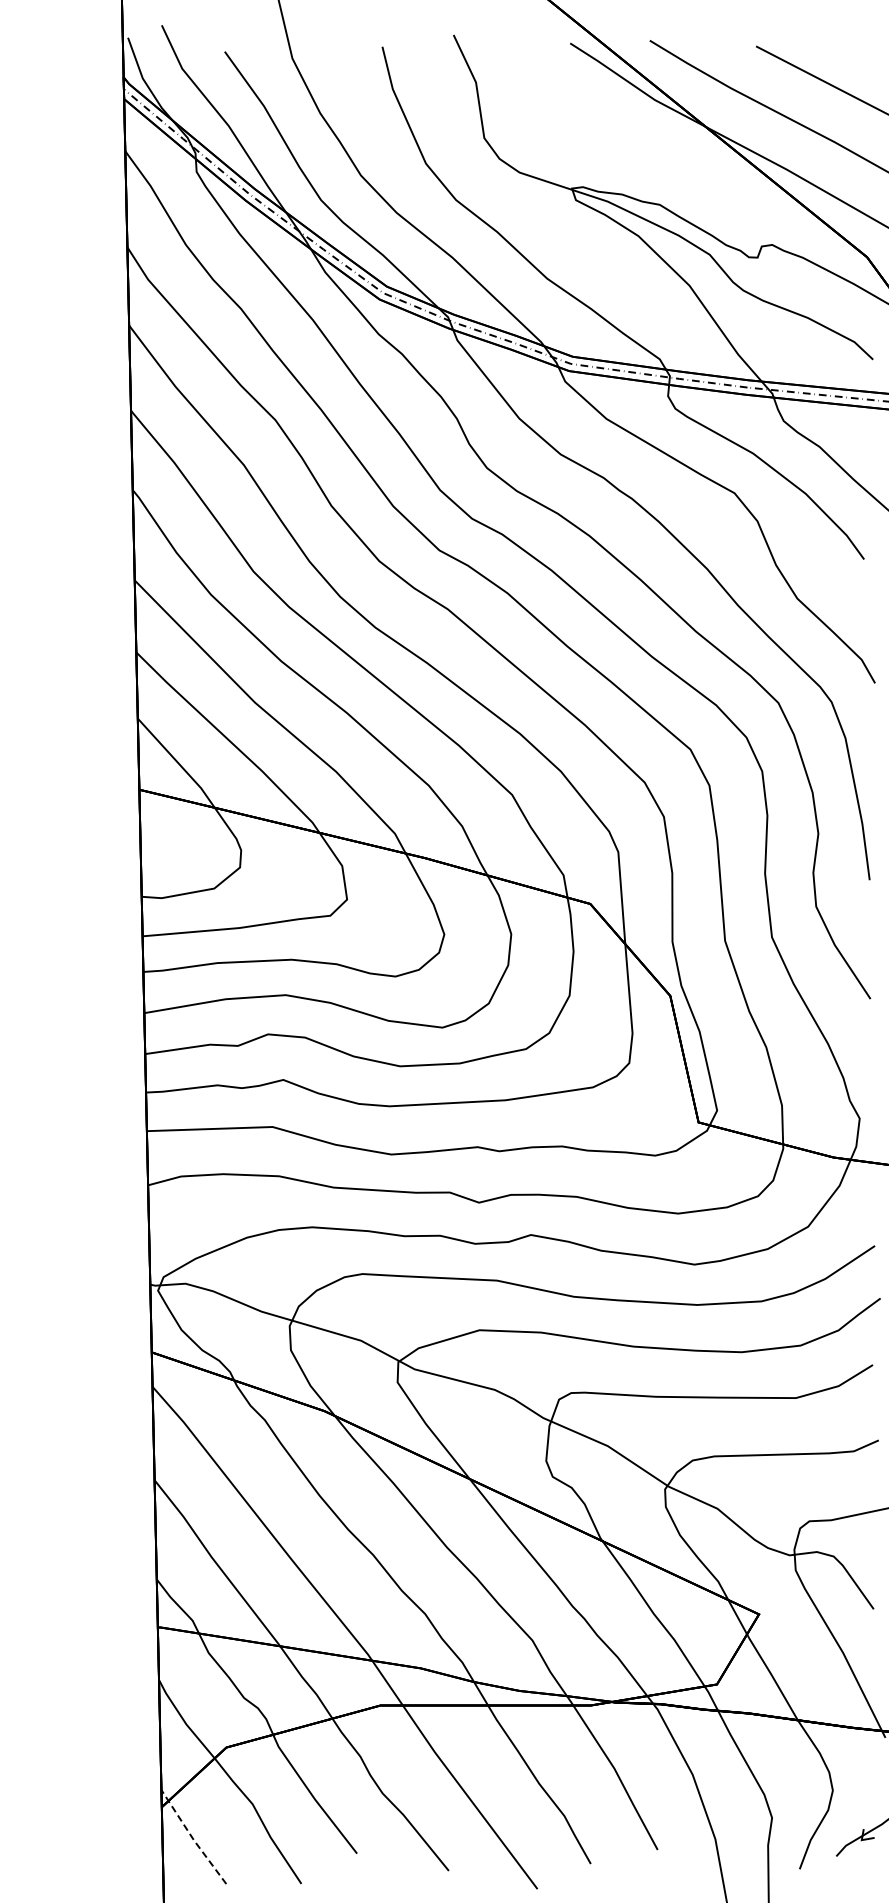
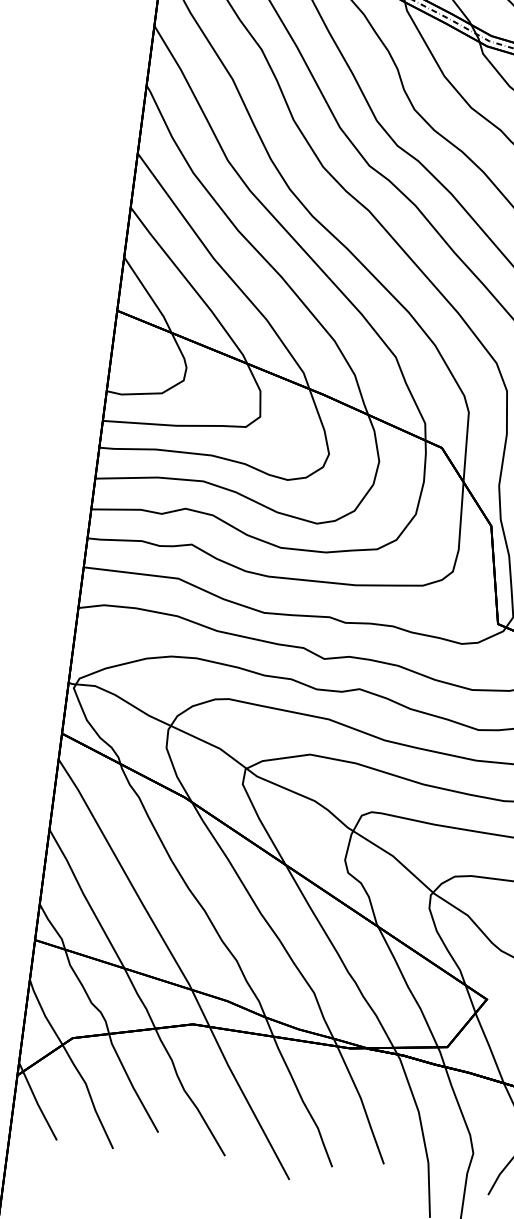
line: (192, 1838) -> (36, 1102), dashed -> solid

